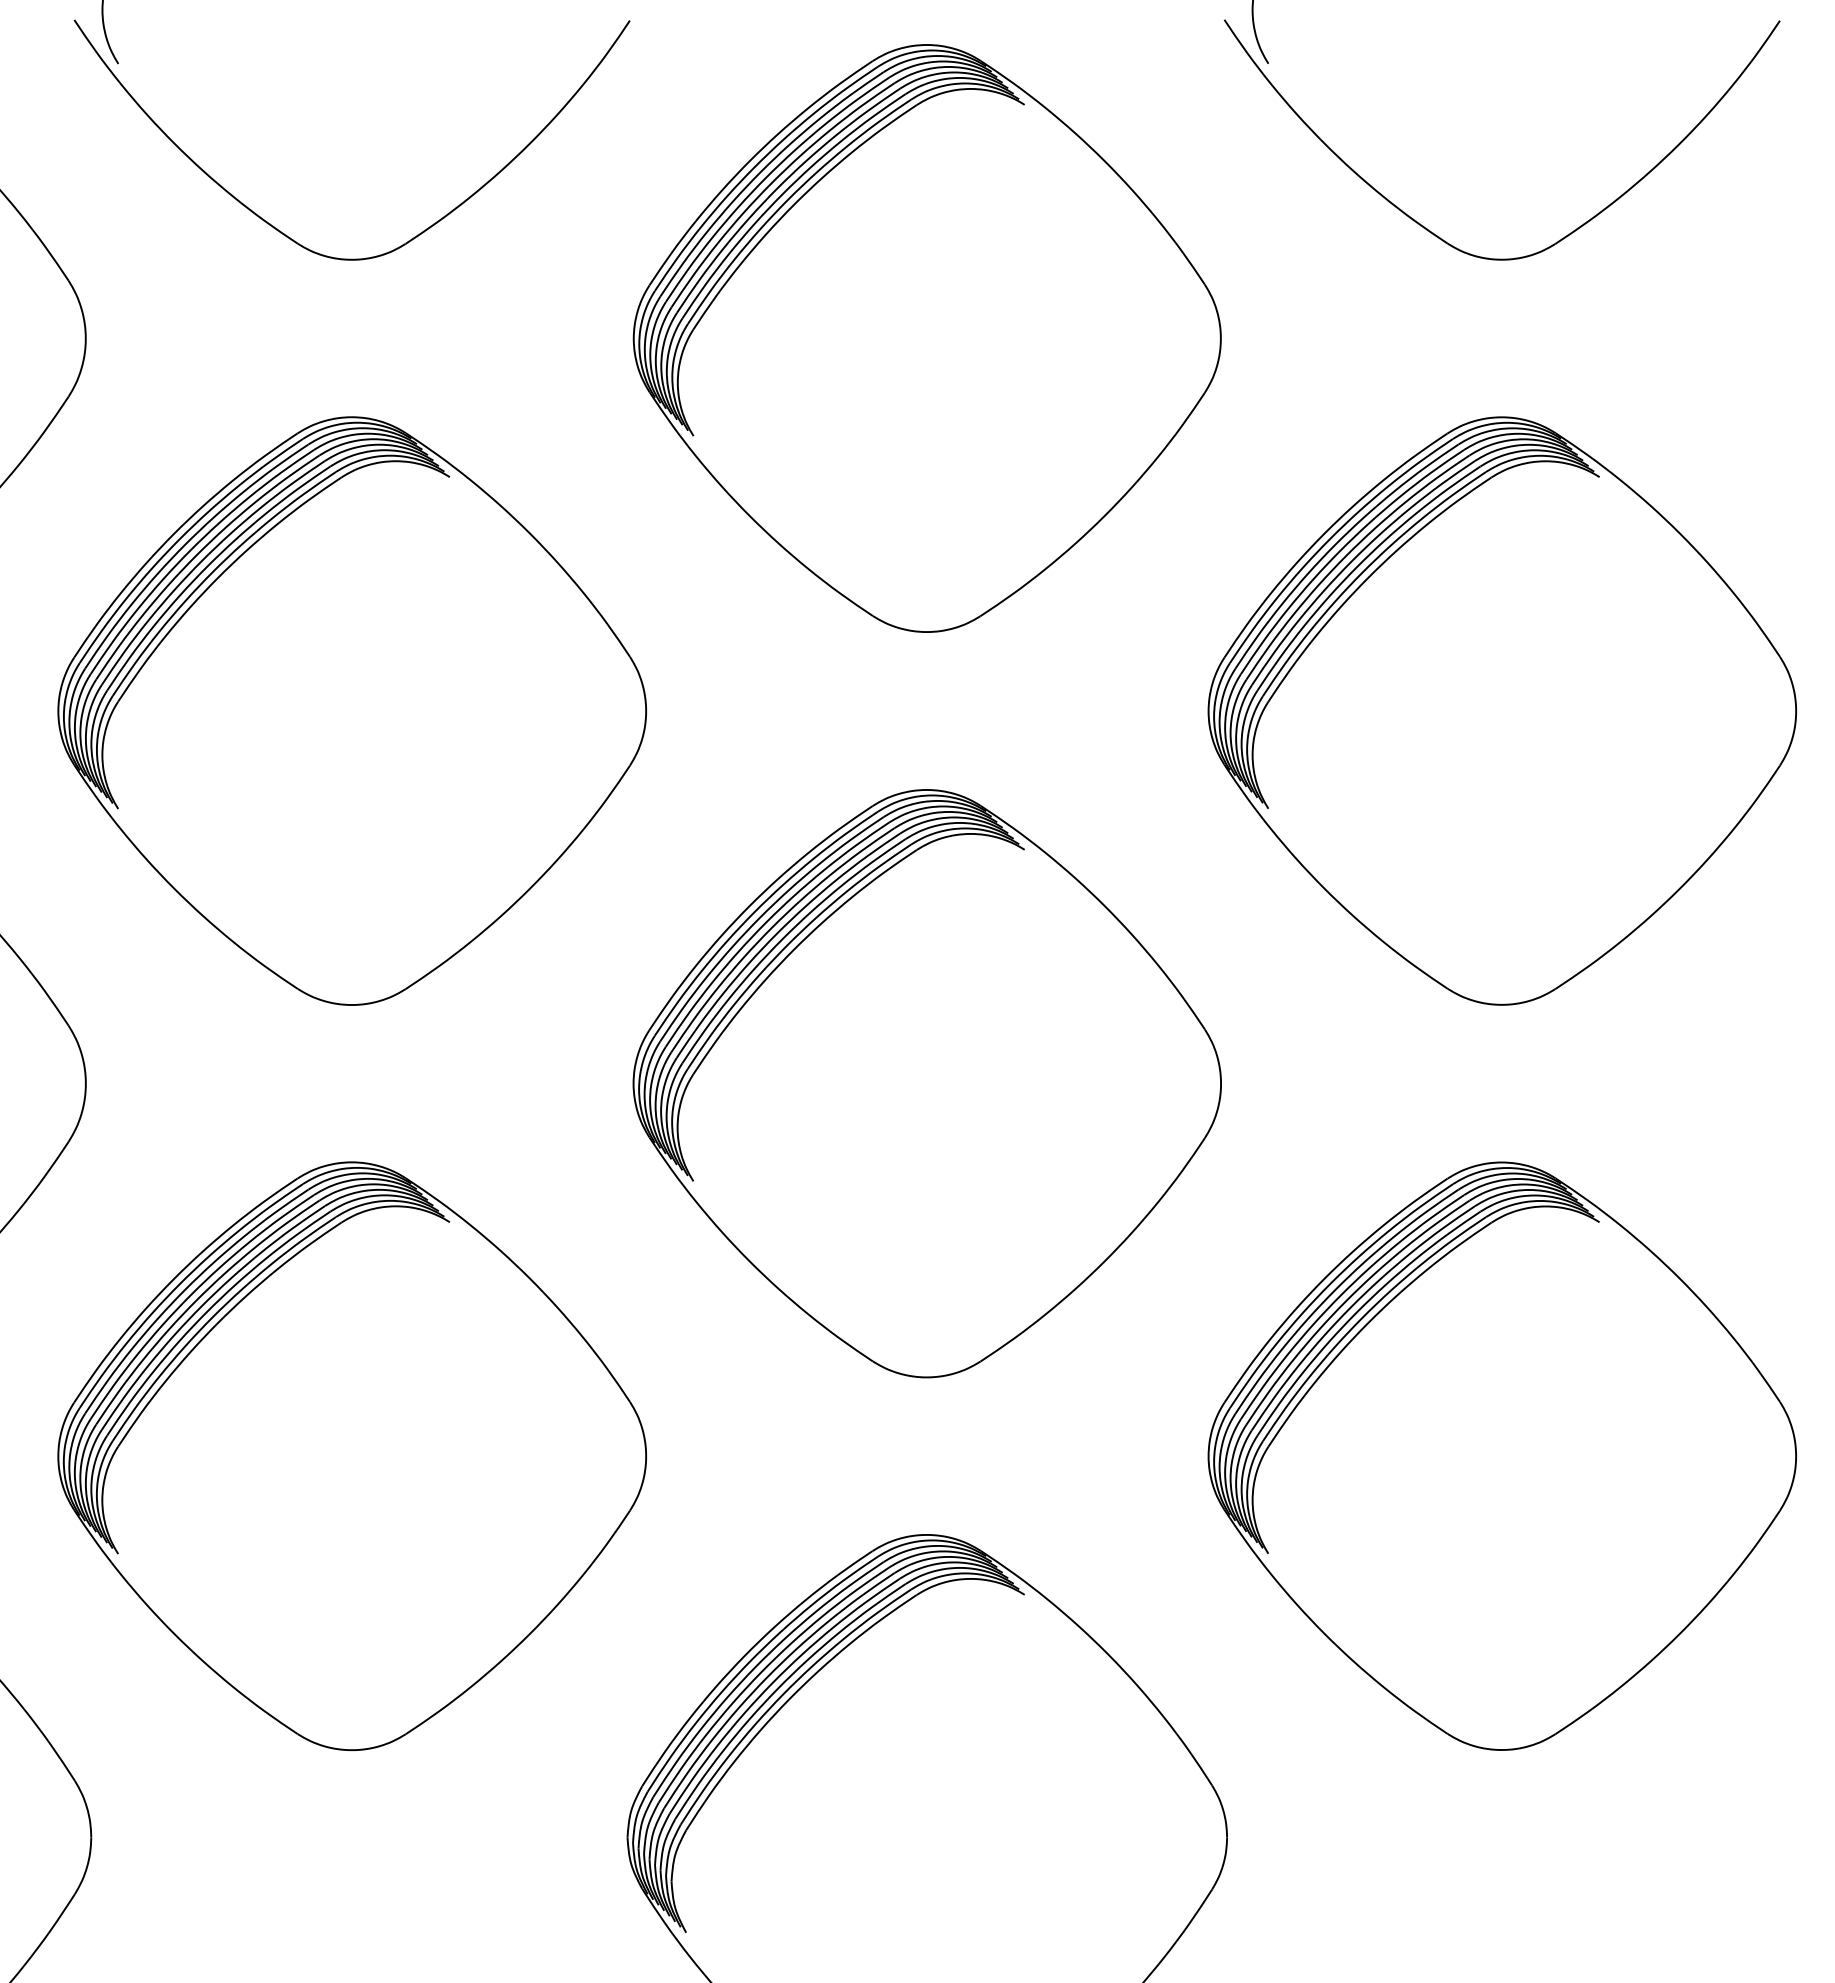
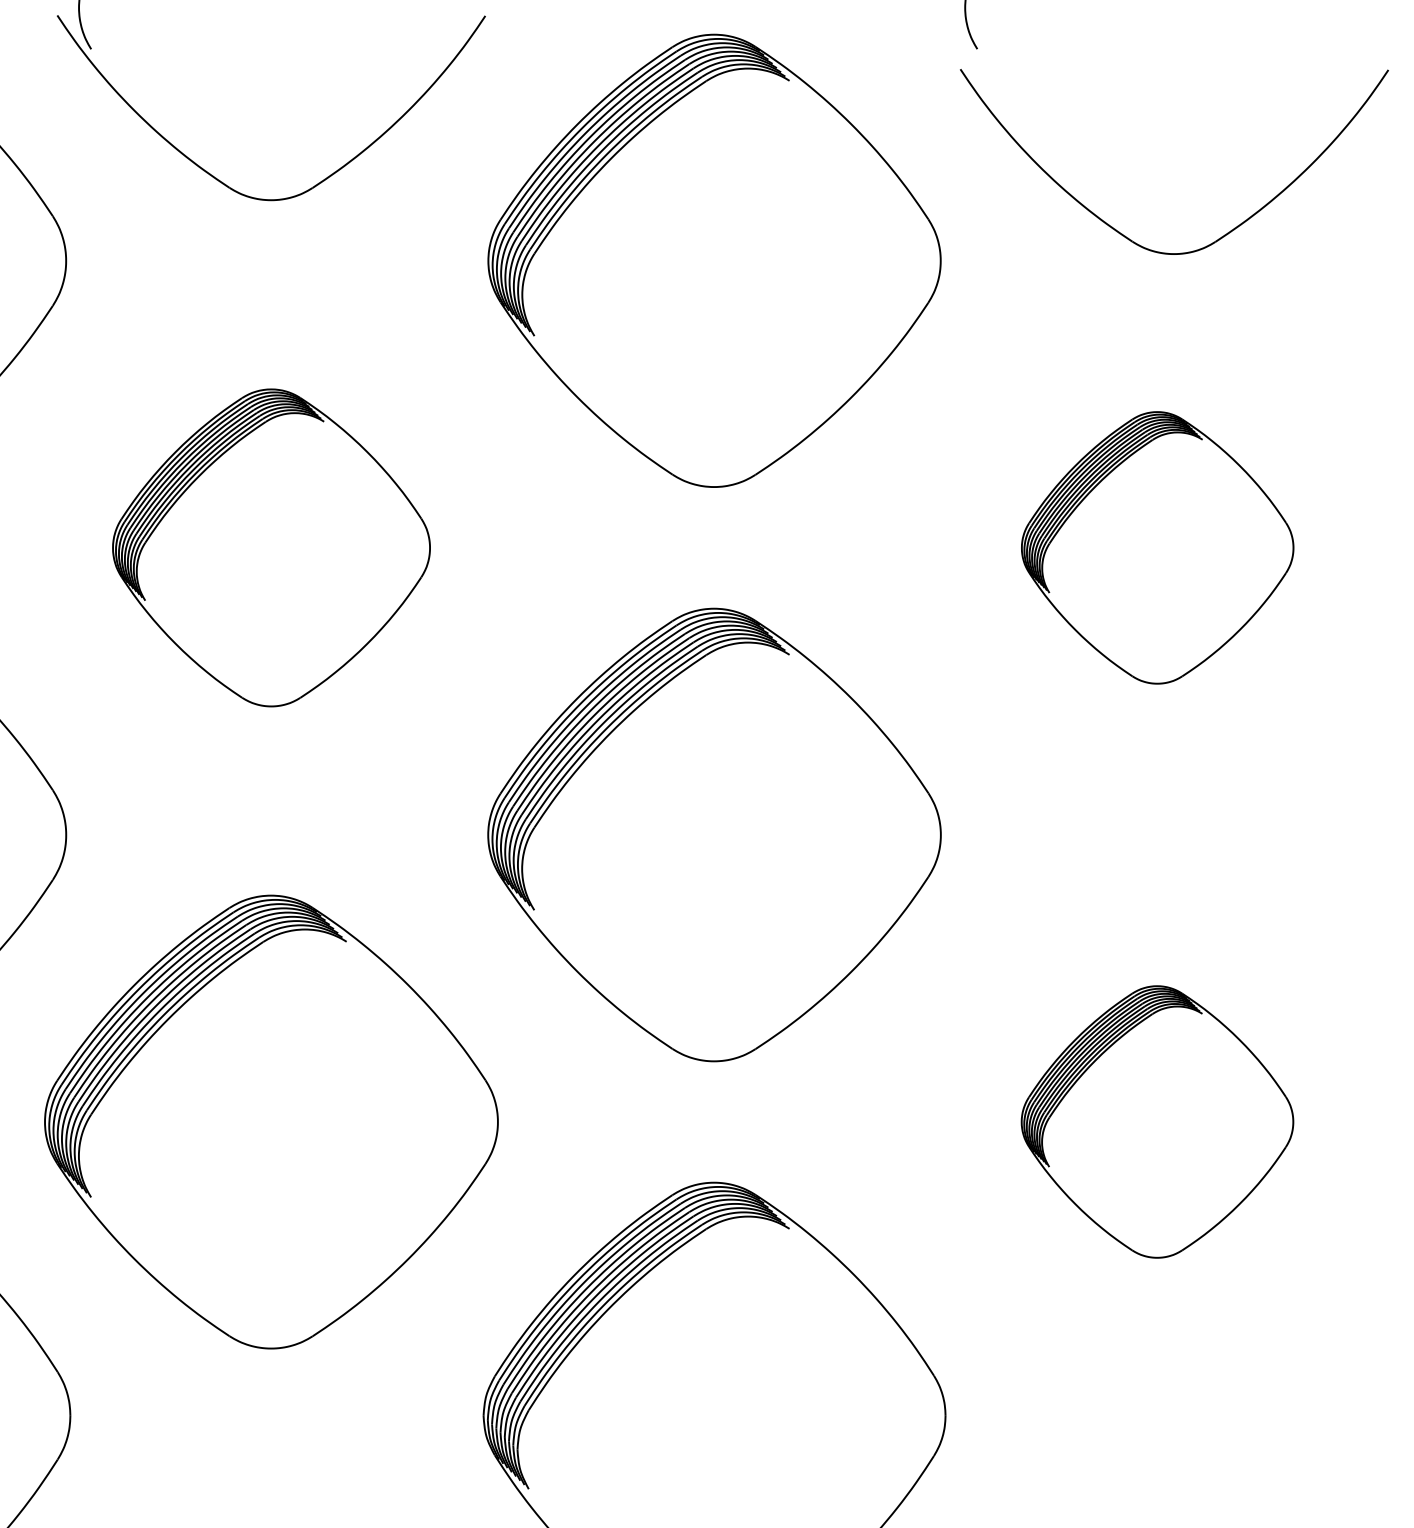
part: (1436, 234) -> (1123, 234), moved
part: (352, 710) -> (271, 547), size x0.7
part: (1502, 710) -> (1157, 547), size x0.6
part: (1501, 1455) -> (1156, 1121), size x0.6

